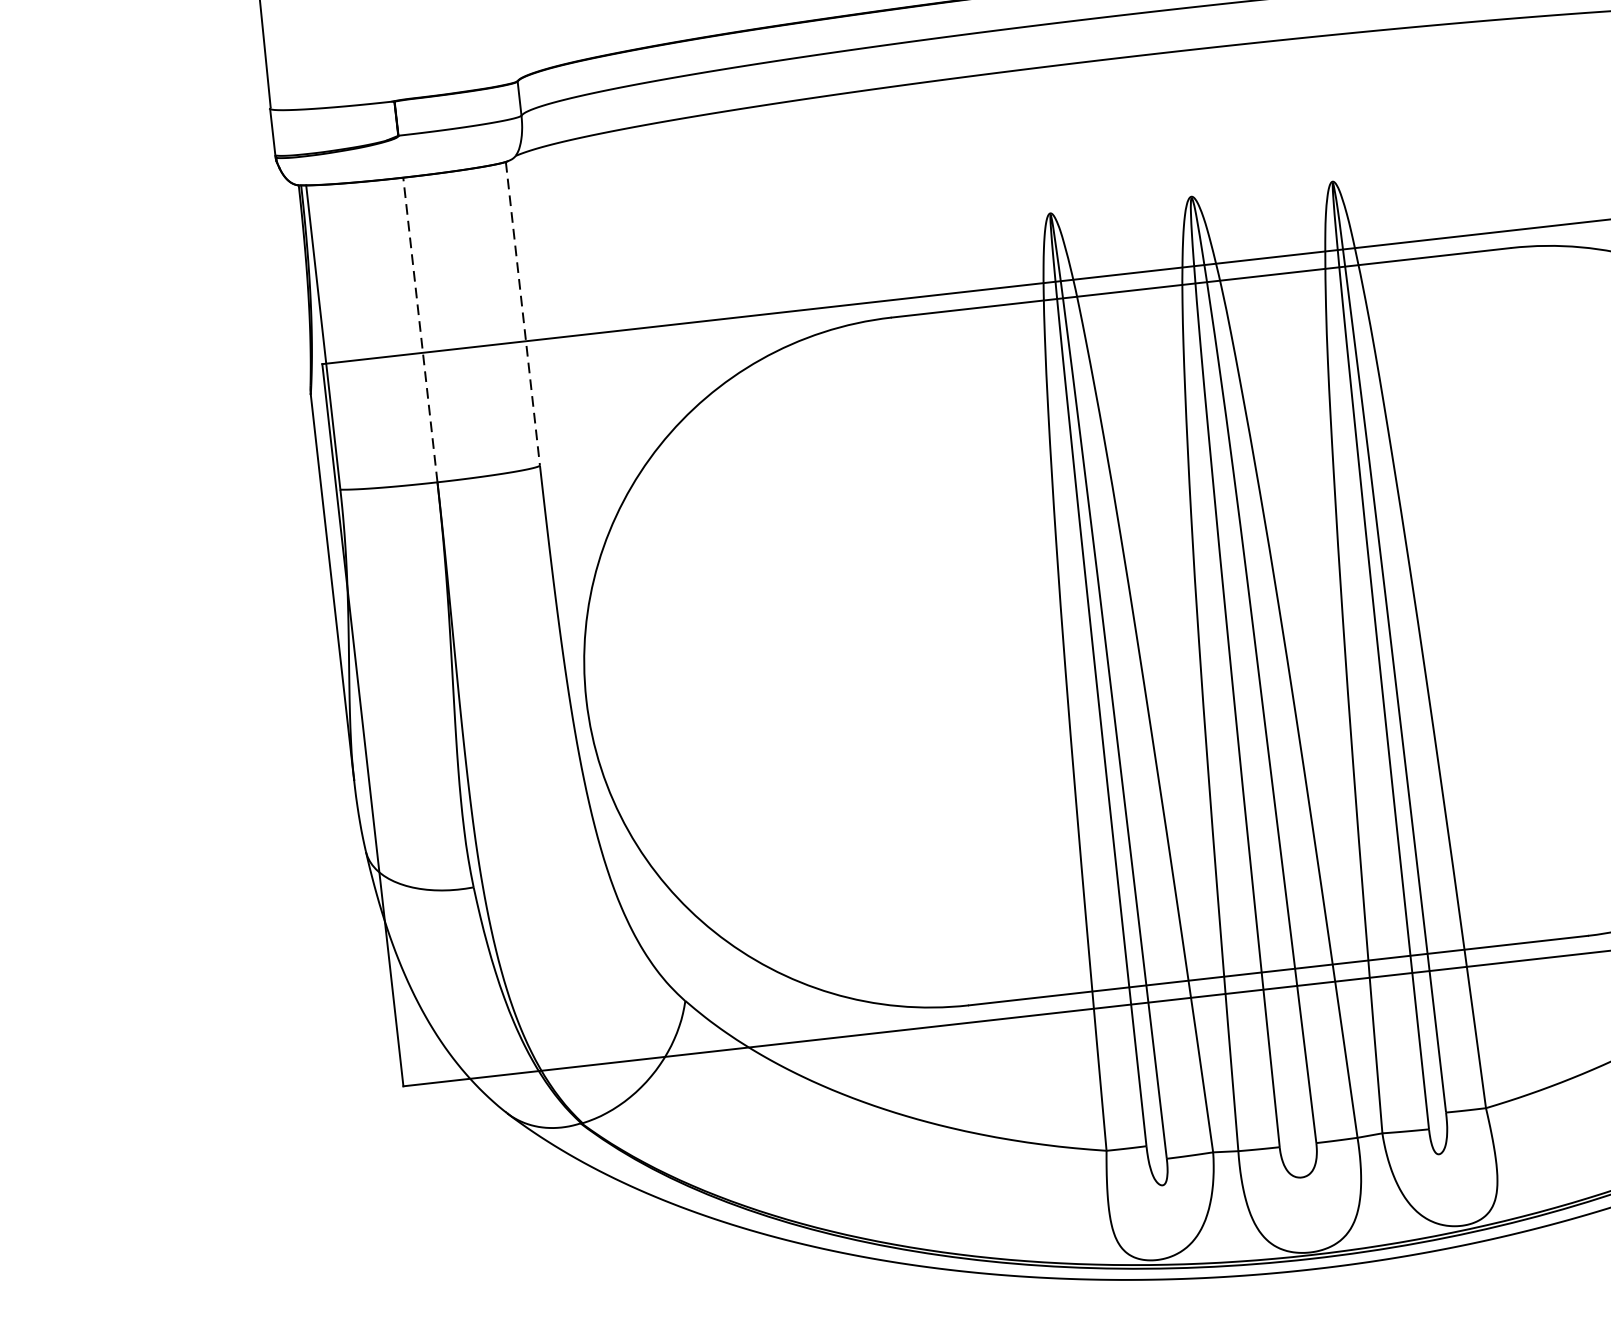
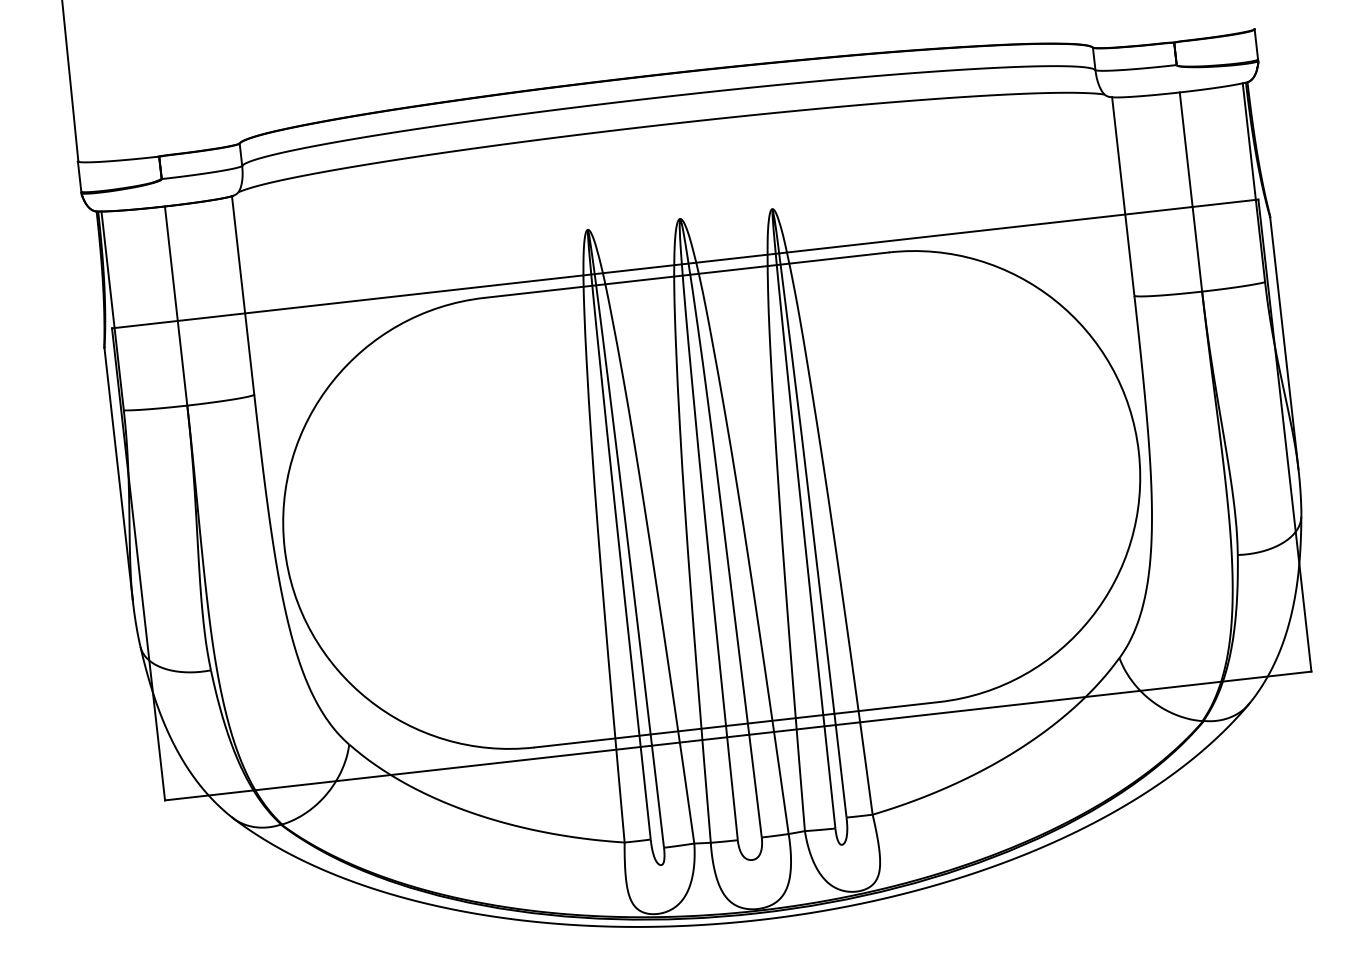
line: (523, 313) -> (243, 295), dashed -> solid
line: (420, 329) -> (176, 305), dashed -> solid

